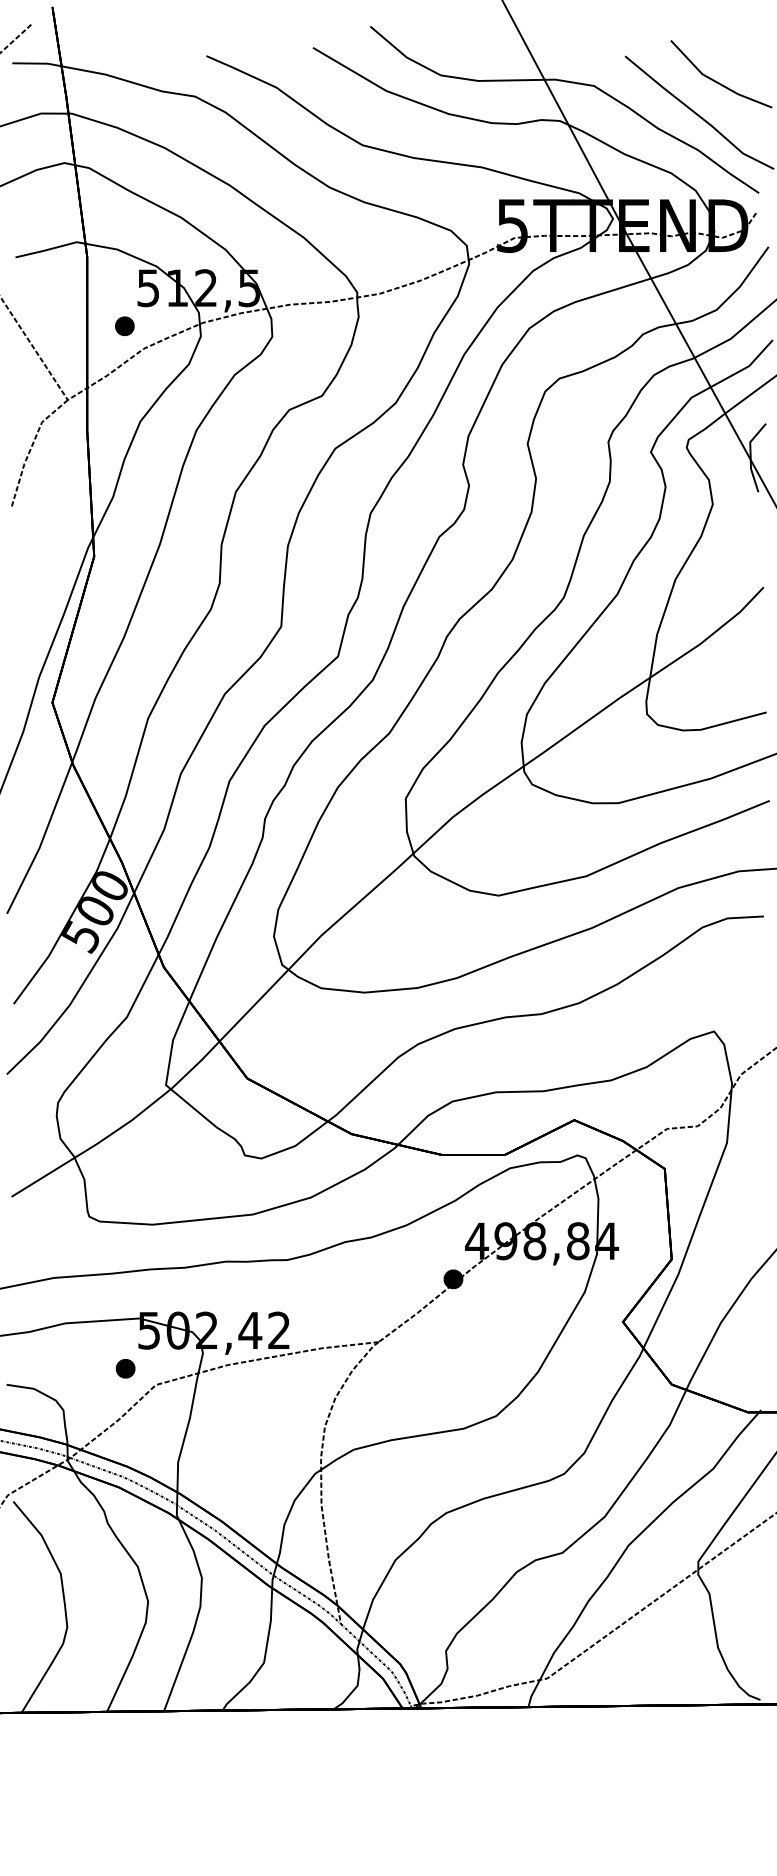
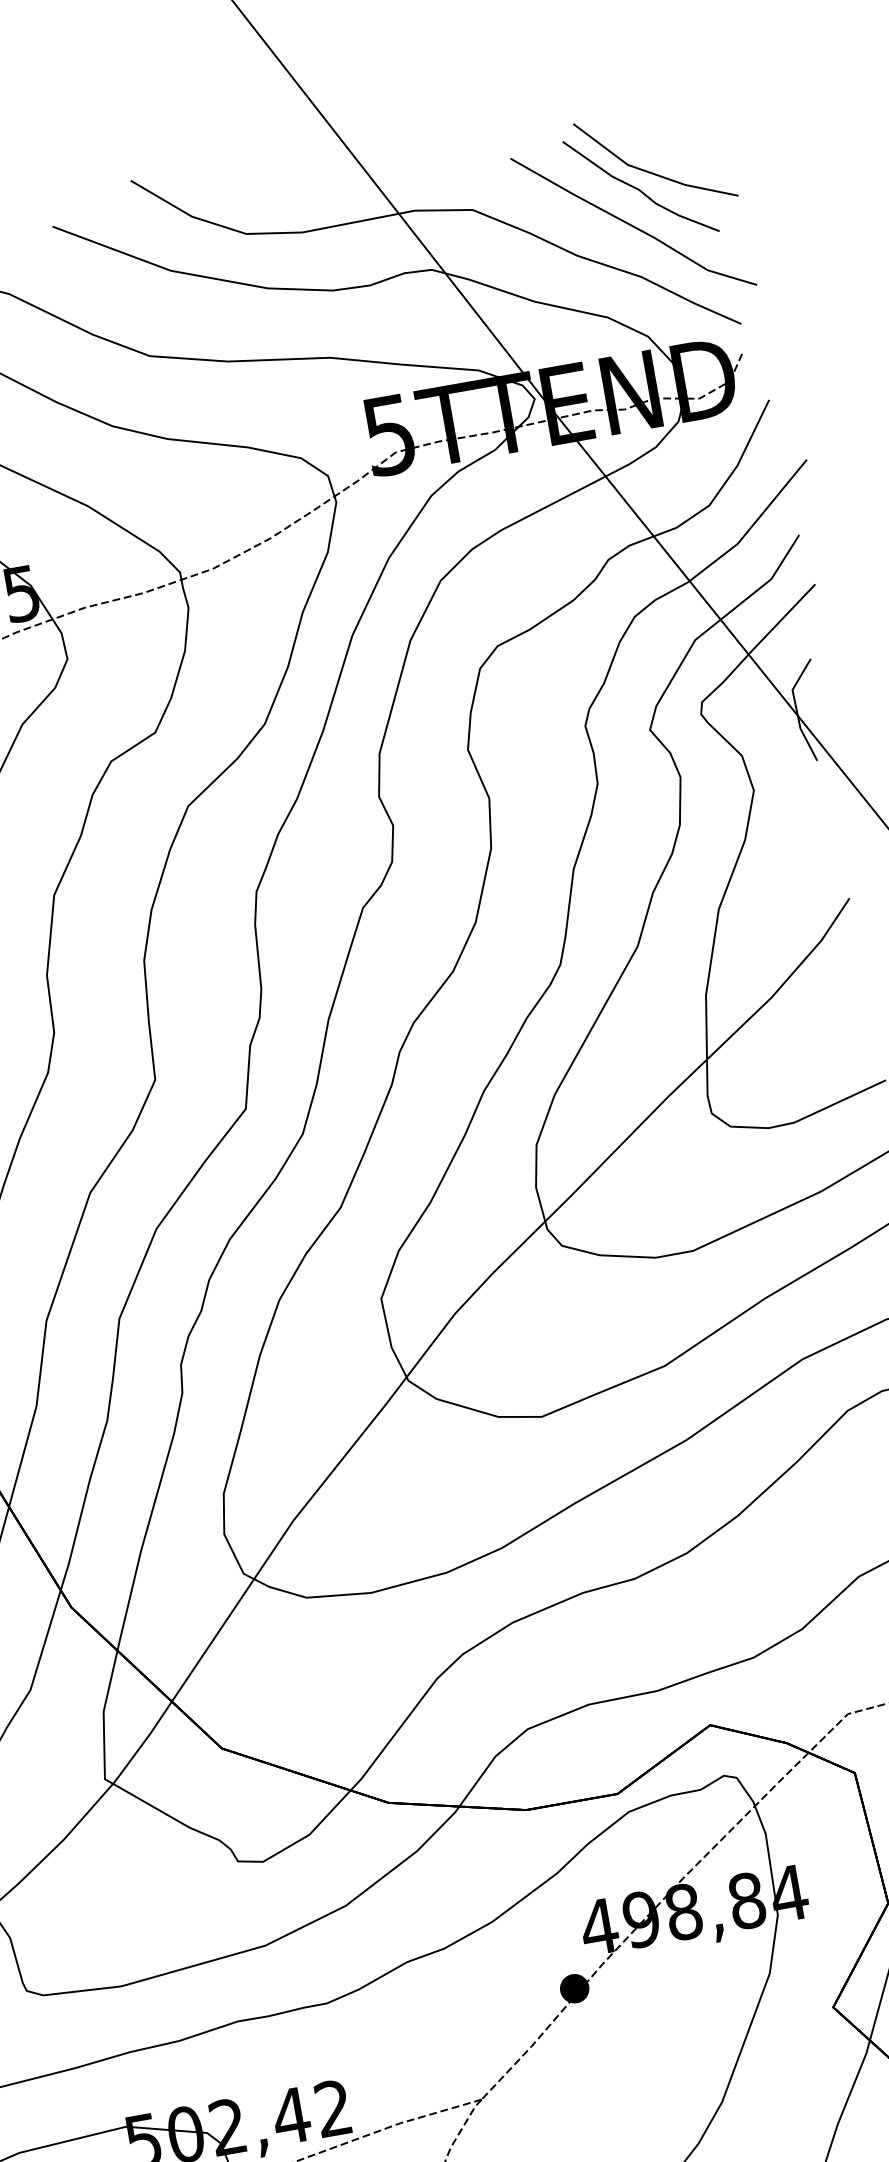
curve: (706, 90) -> (638, 187), added

